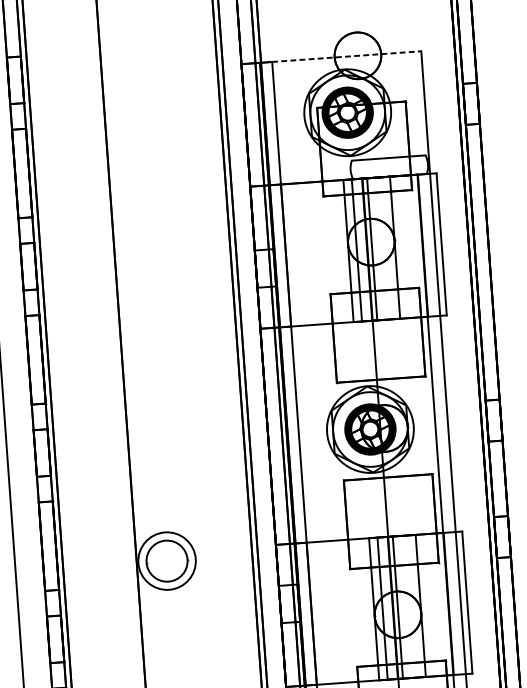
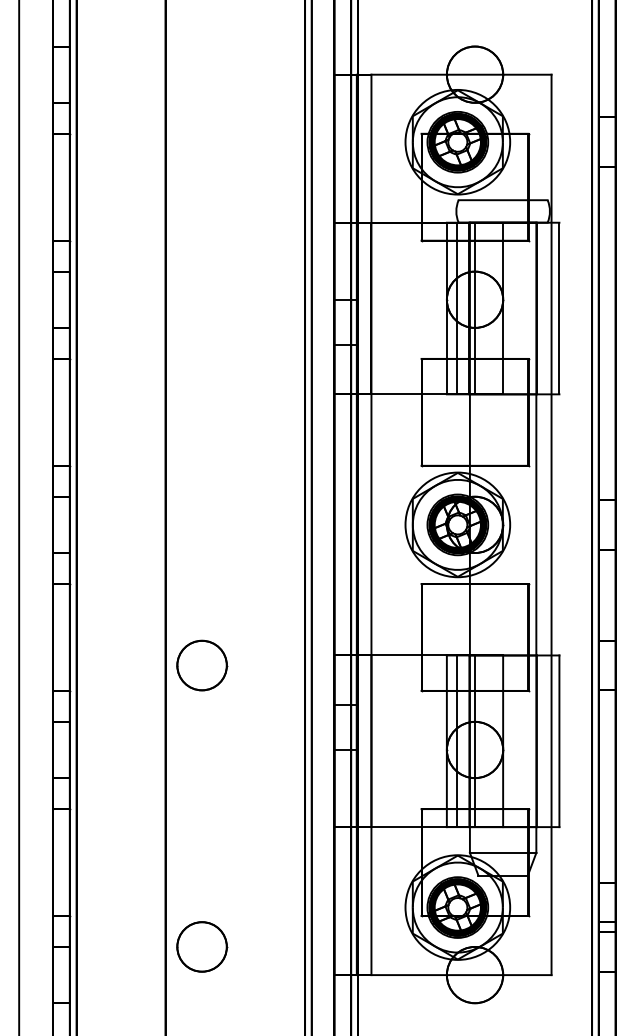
line: (347, 56) -> (462, 74), dashed -> solid
circle: (166, 561) -> (201, 665), size x0.71

